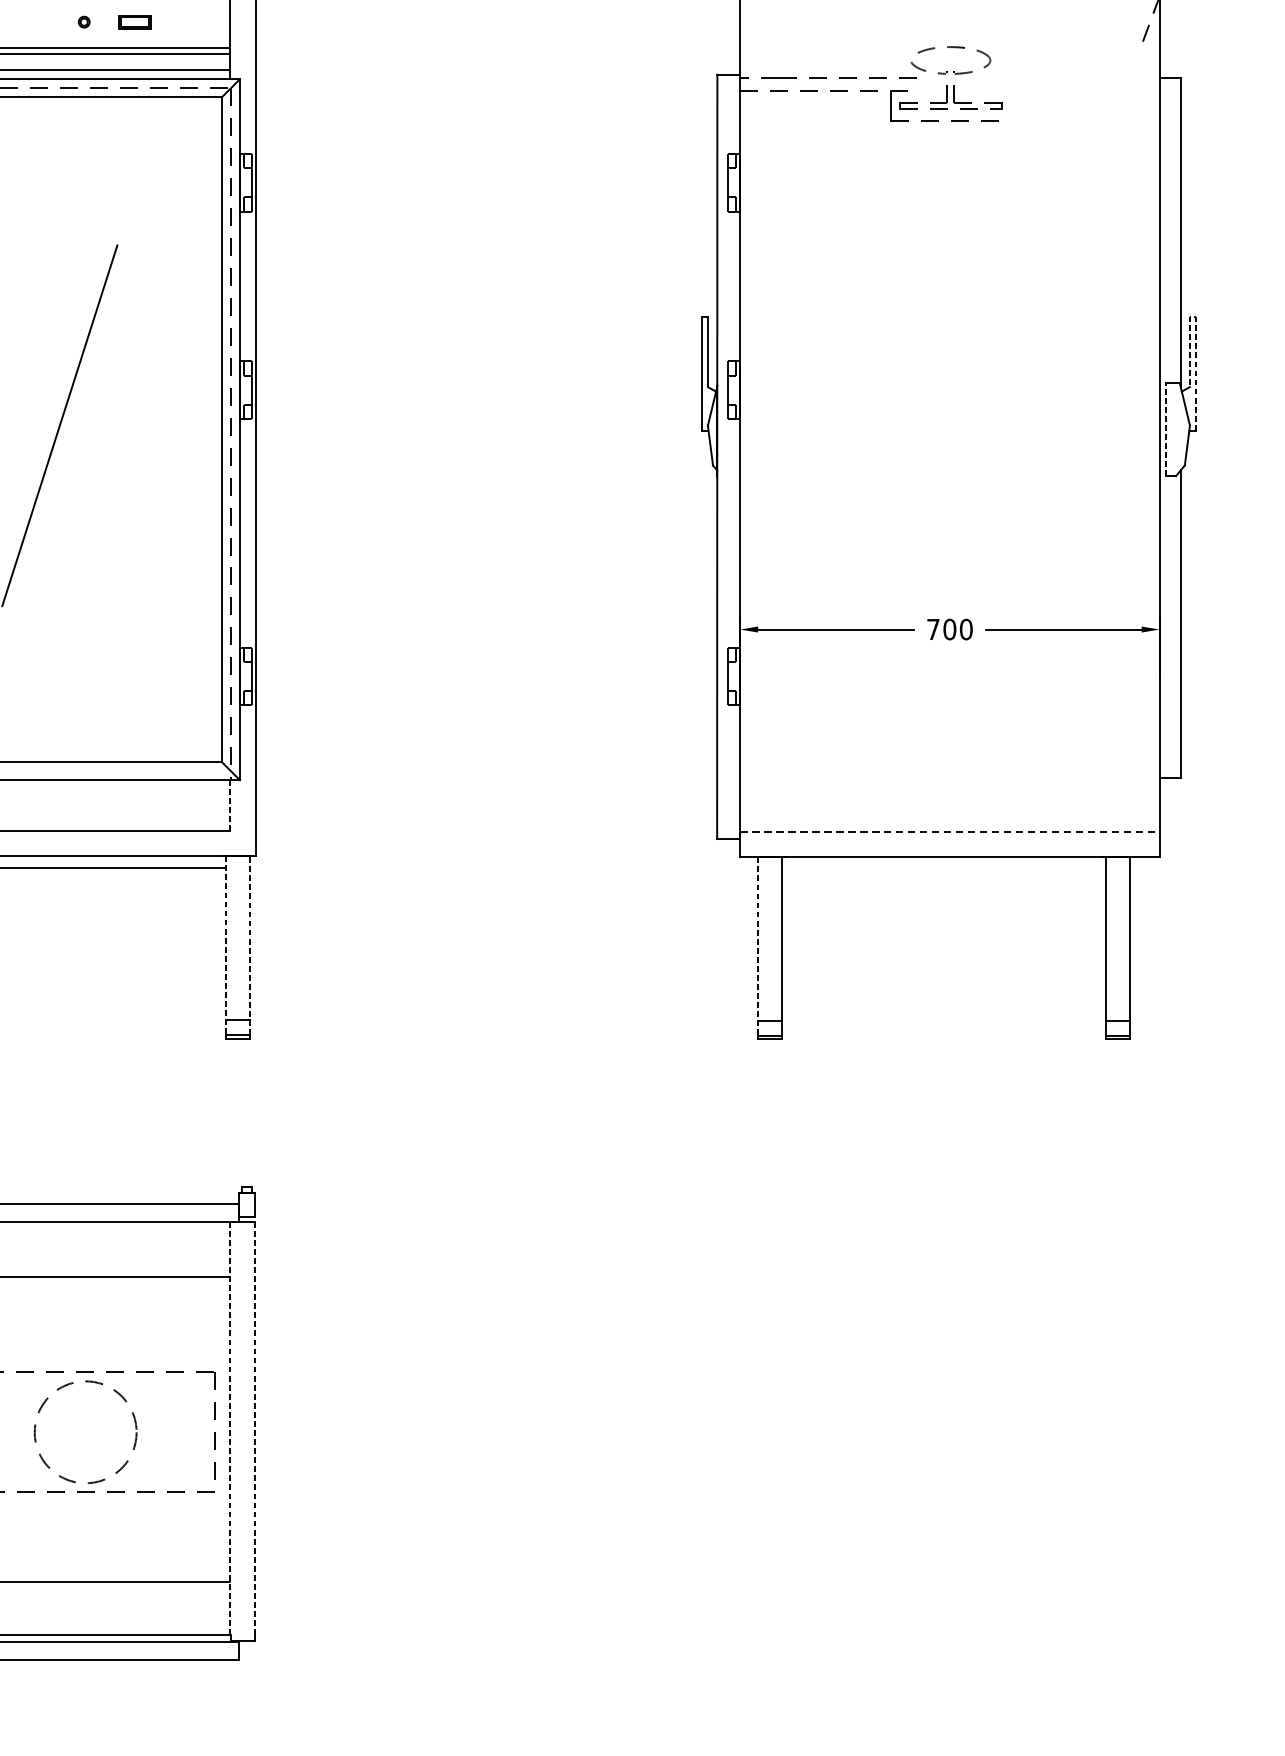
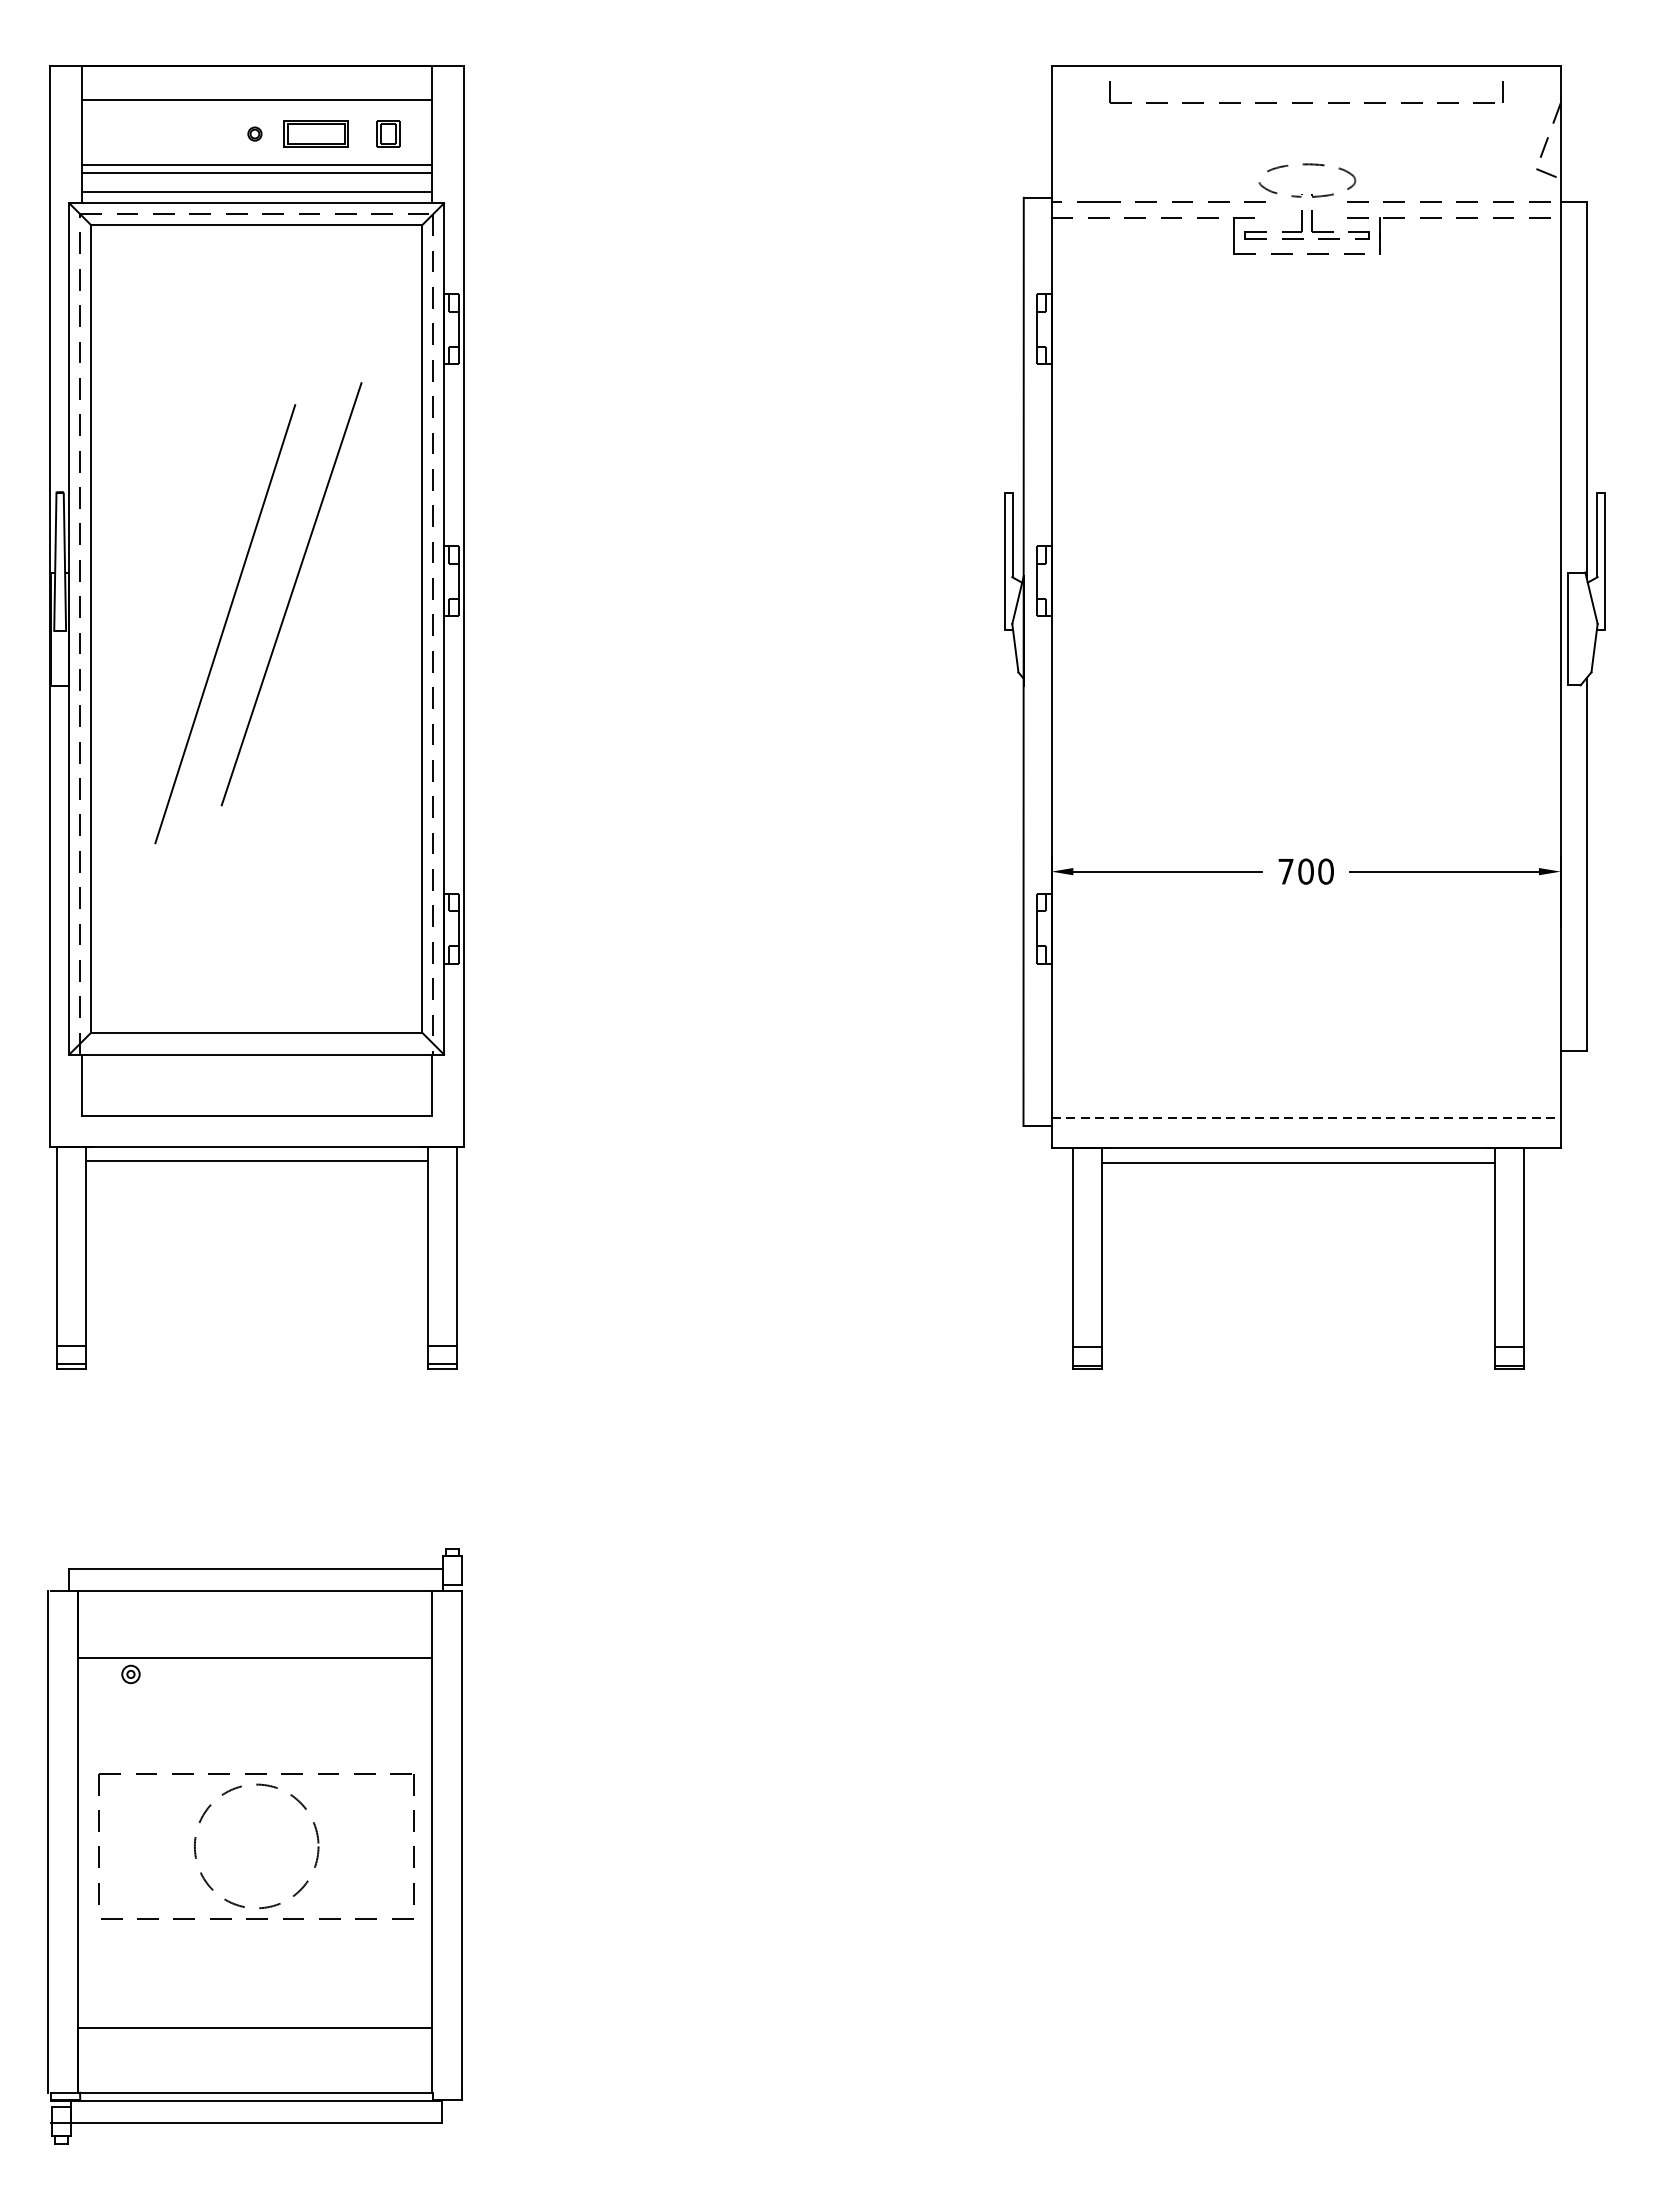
part: (134, 21) -> (315, 133), size x1.67
part: (194, 21) -> (388, 133), added
line: (1149, 54) -> (1548, 173), added
line: (1061, 77) -> (1441, 201), added
part: (1061, 91) -> (1441, 218), added
line: (1195, 334) -> (1604, 513), dashed -> solid
line: (114, 401) -> (291, 594), added
line: (1165, 429) -> (1568, 628), dashed -> solid
line: (229, 805) -> (431, 1085), dashed -> solid
line: (943, 869) -> (1298, 1162), added
line: (226, 945) -> (427, 1255), dashed -> solid
line: (250, 945) -> (456, 1255), dashed -> solid
line: (758, 946) -> (1073, 1256), dashed -> solid
line: (229, 1428) -> (431, 1841), dashed -> solid
line: (255, 1428) -> (462, 1841), dashed -> solid

